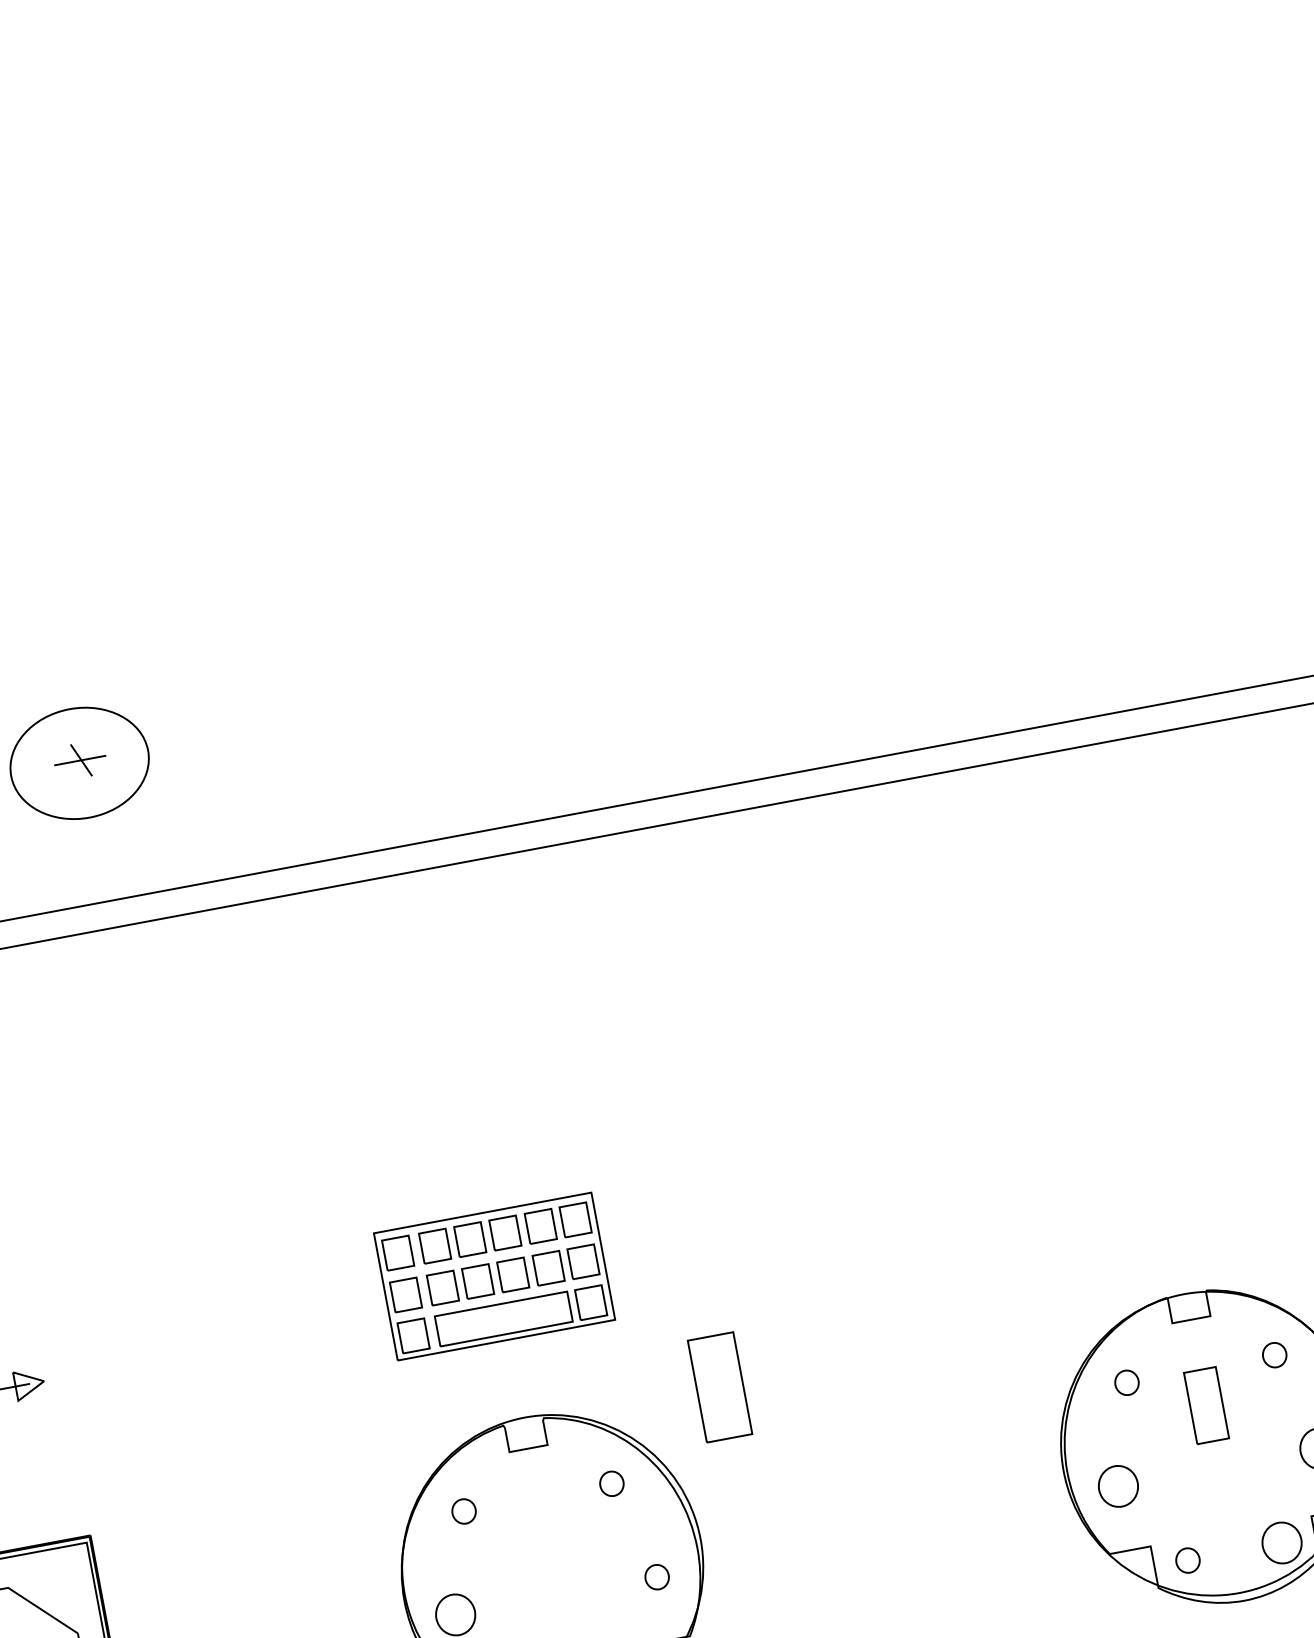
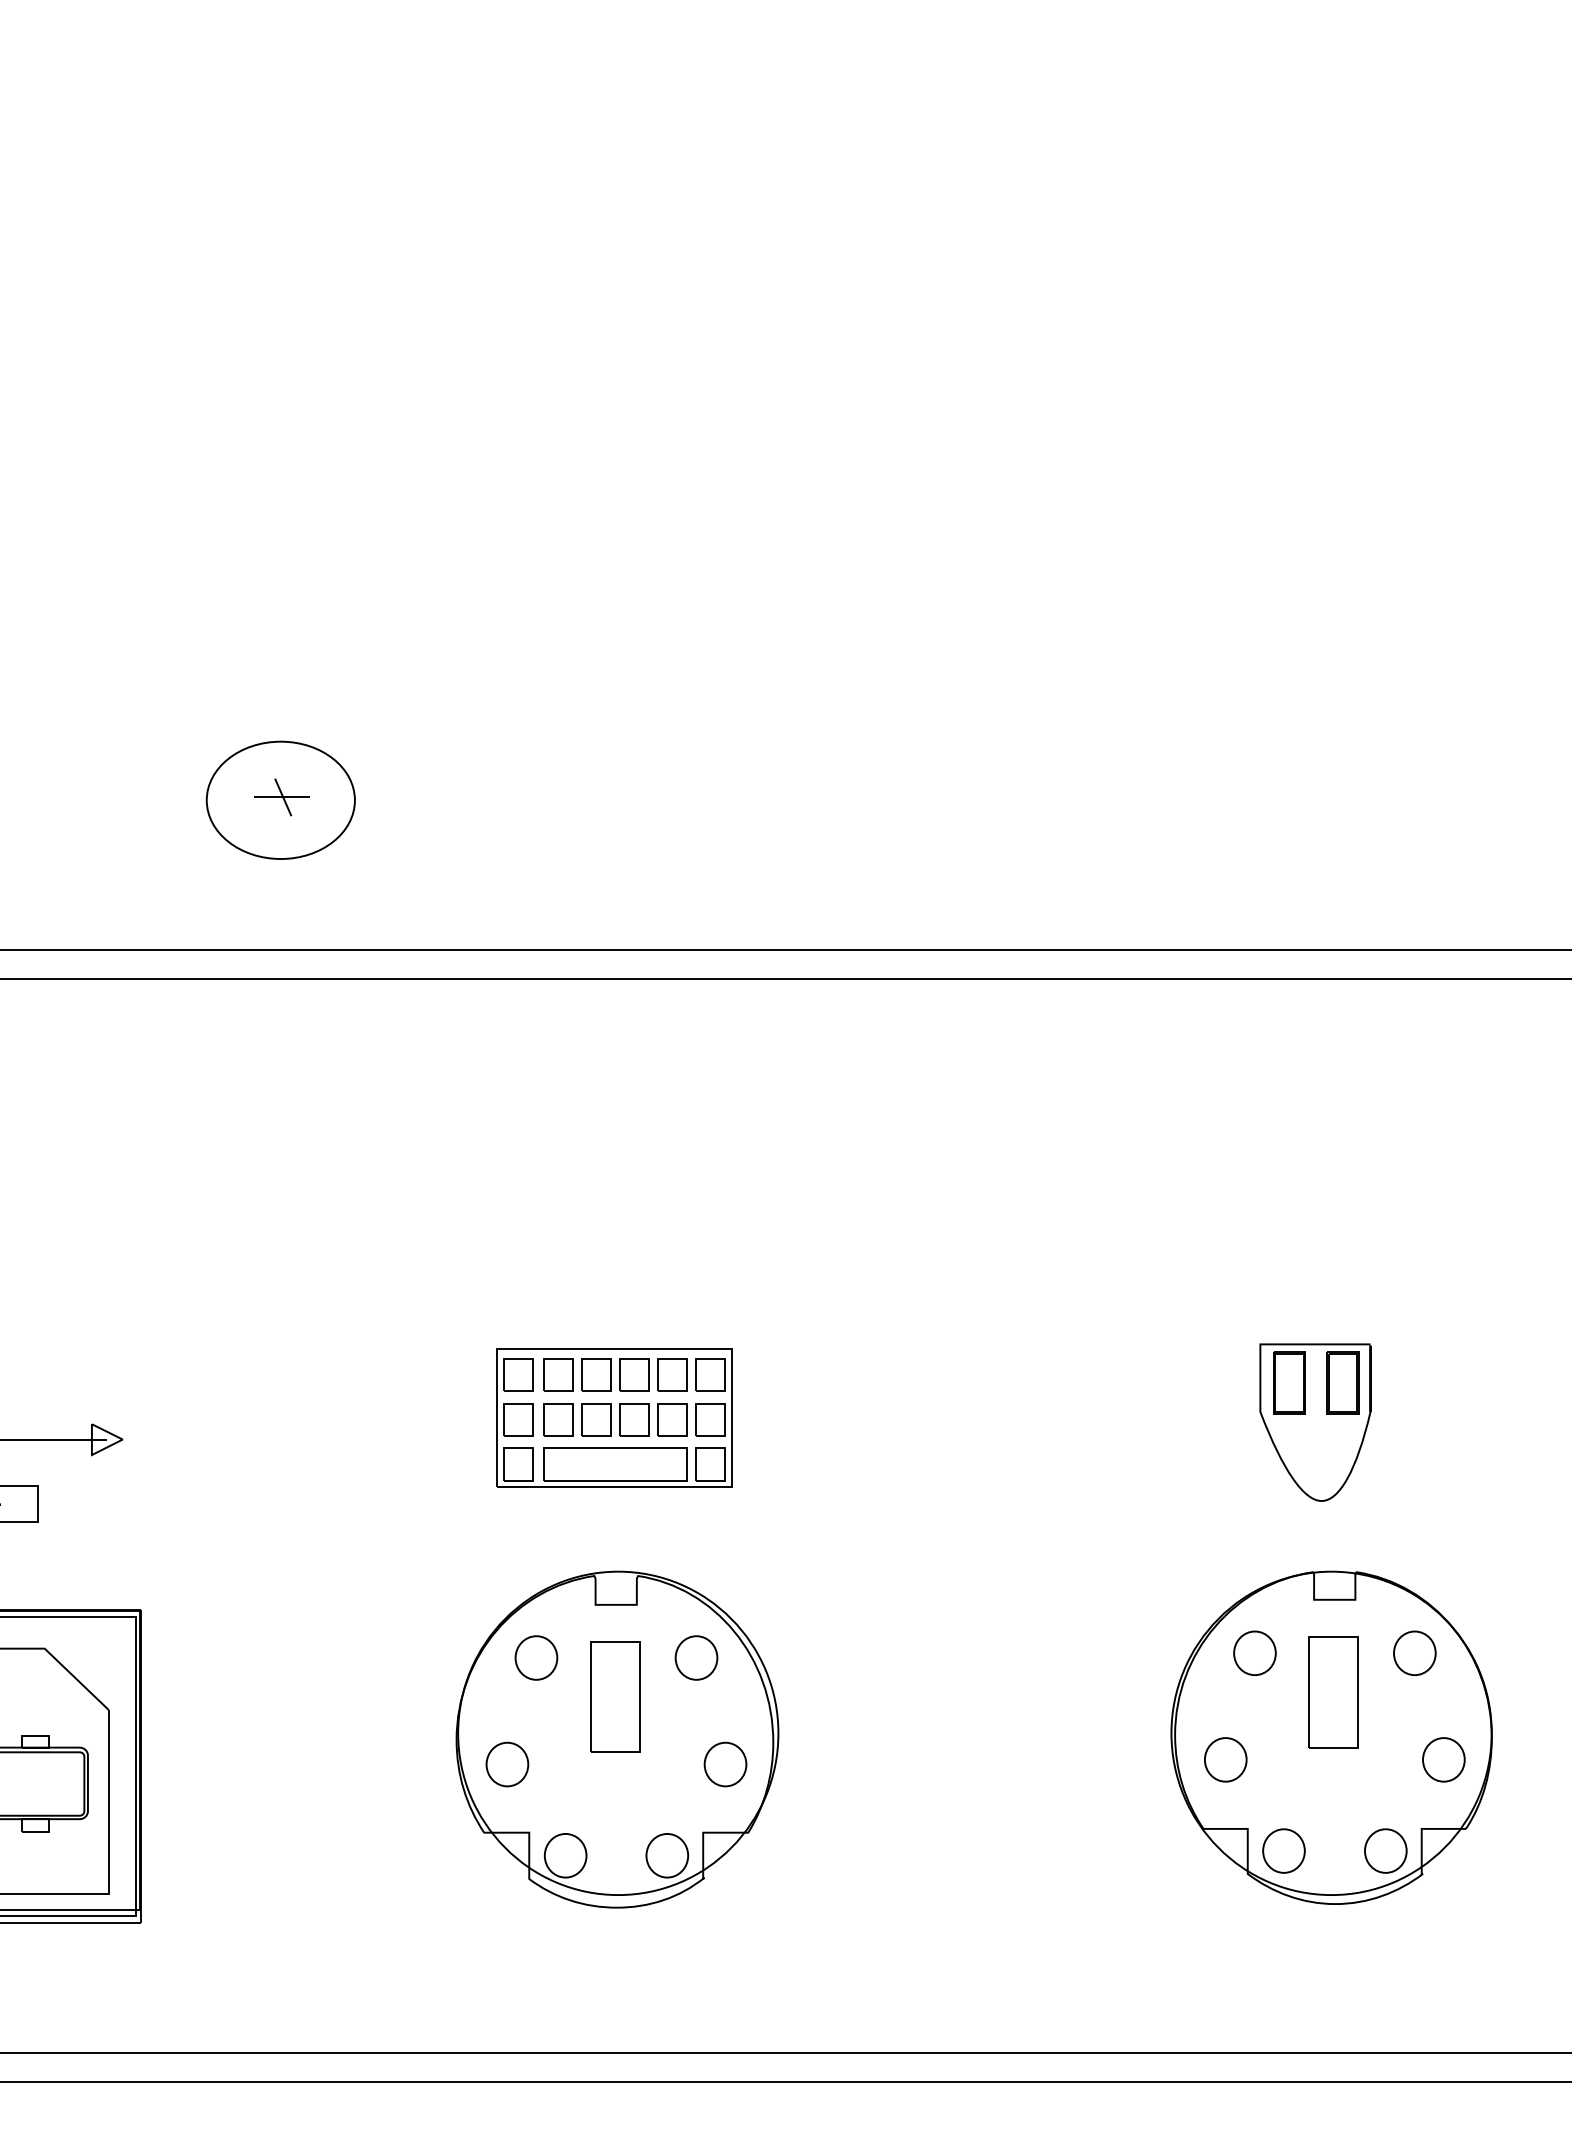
part: (1143, 1159) -> (1315, 1422), added
part: (1274, 1354) -> (1414, 1652), size x1.67
part: (1126, 1382) -> (1254, 1652), size x1.67
part: (719, 1386) -> (615, 1696), moved
part: (1206, 1405) -> (1333, 1692), size x1.43
part: (611, 1483) -> (696, 1657), size x1.67
part: (464, 1511) -> (536, 1657), size x1.67
part: (1187, 1560) -> (1283, 1850), size x1.67
part: (657, 1577) -> (725, 1764), size x1.67

